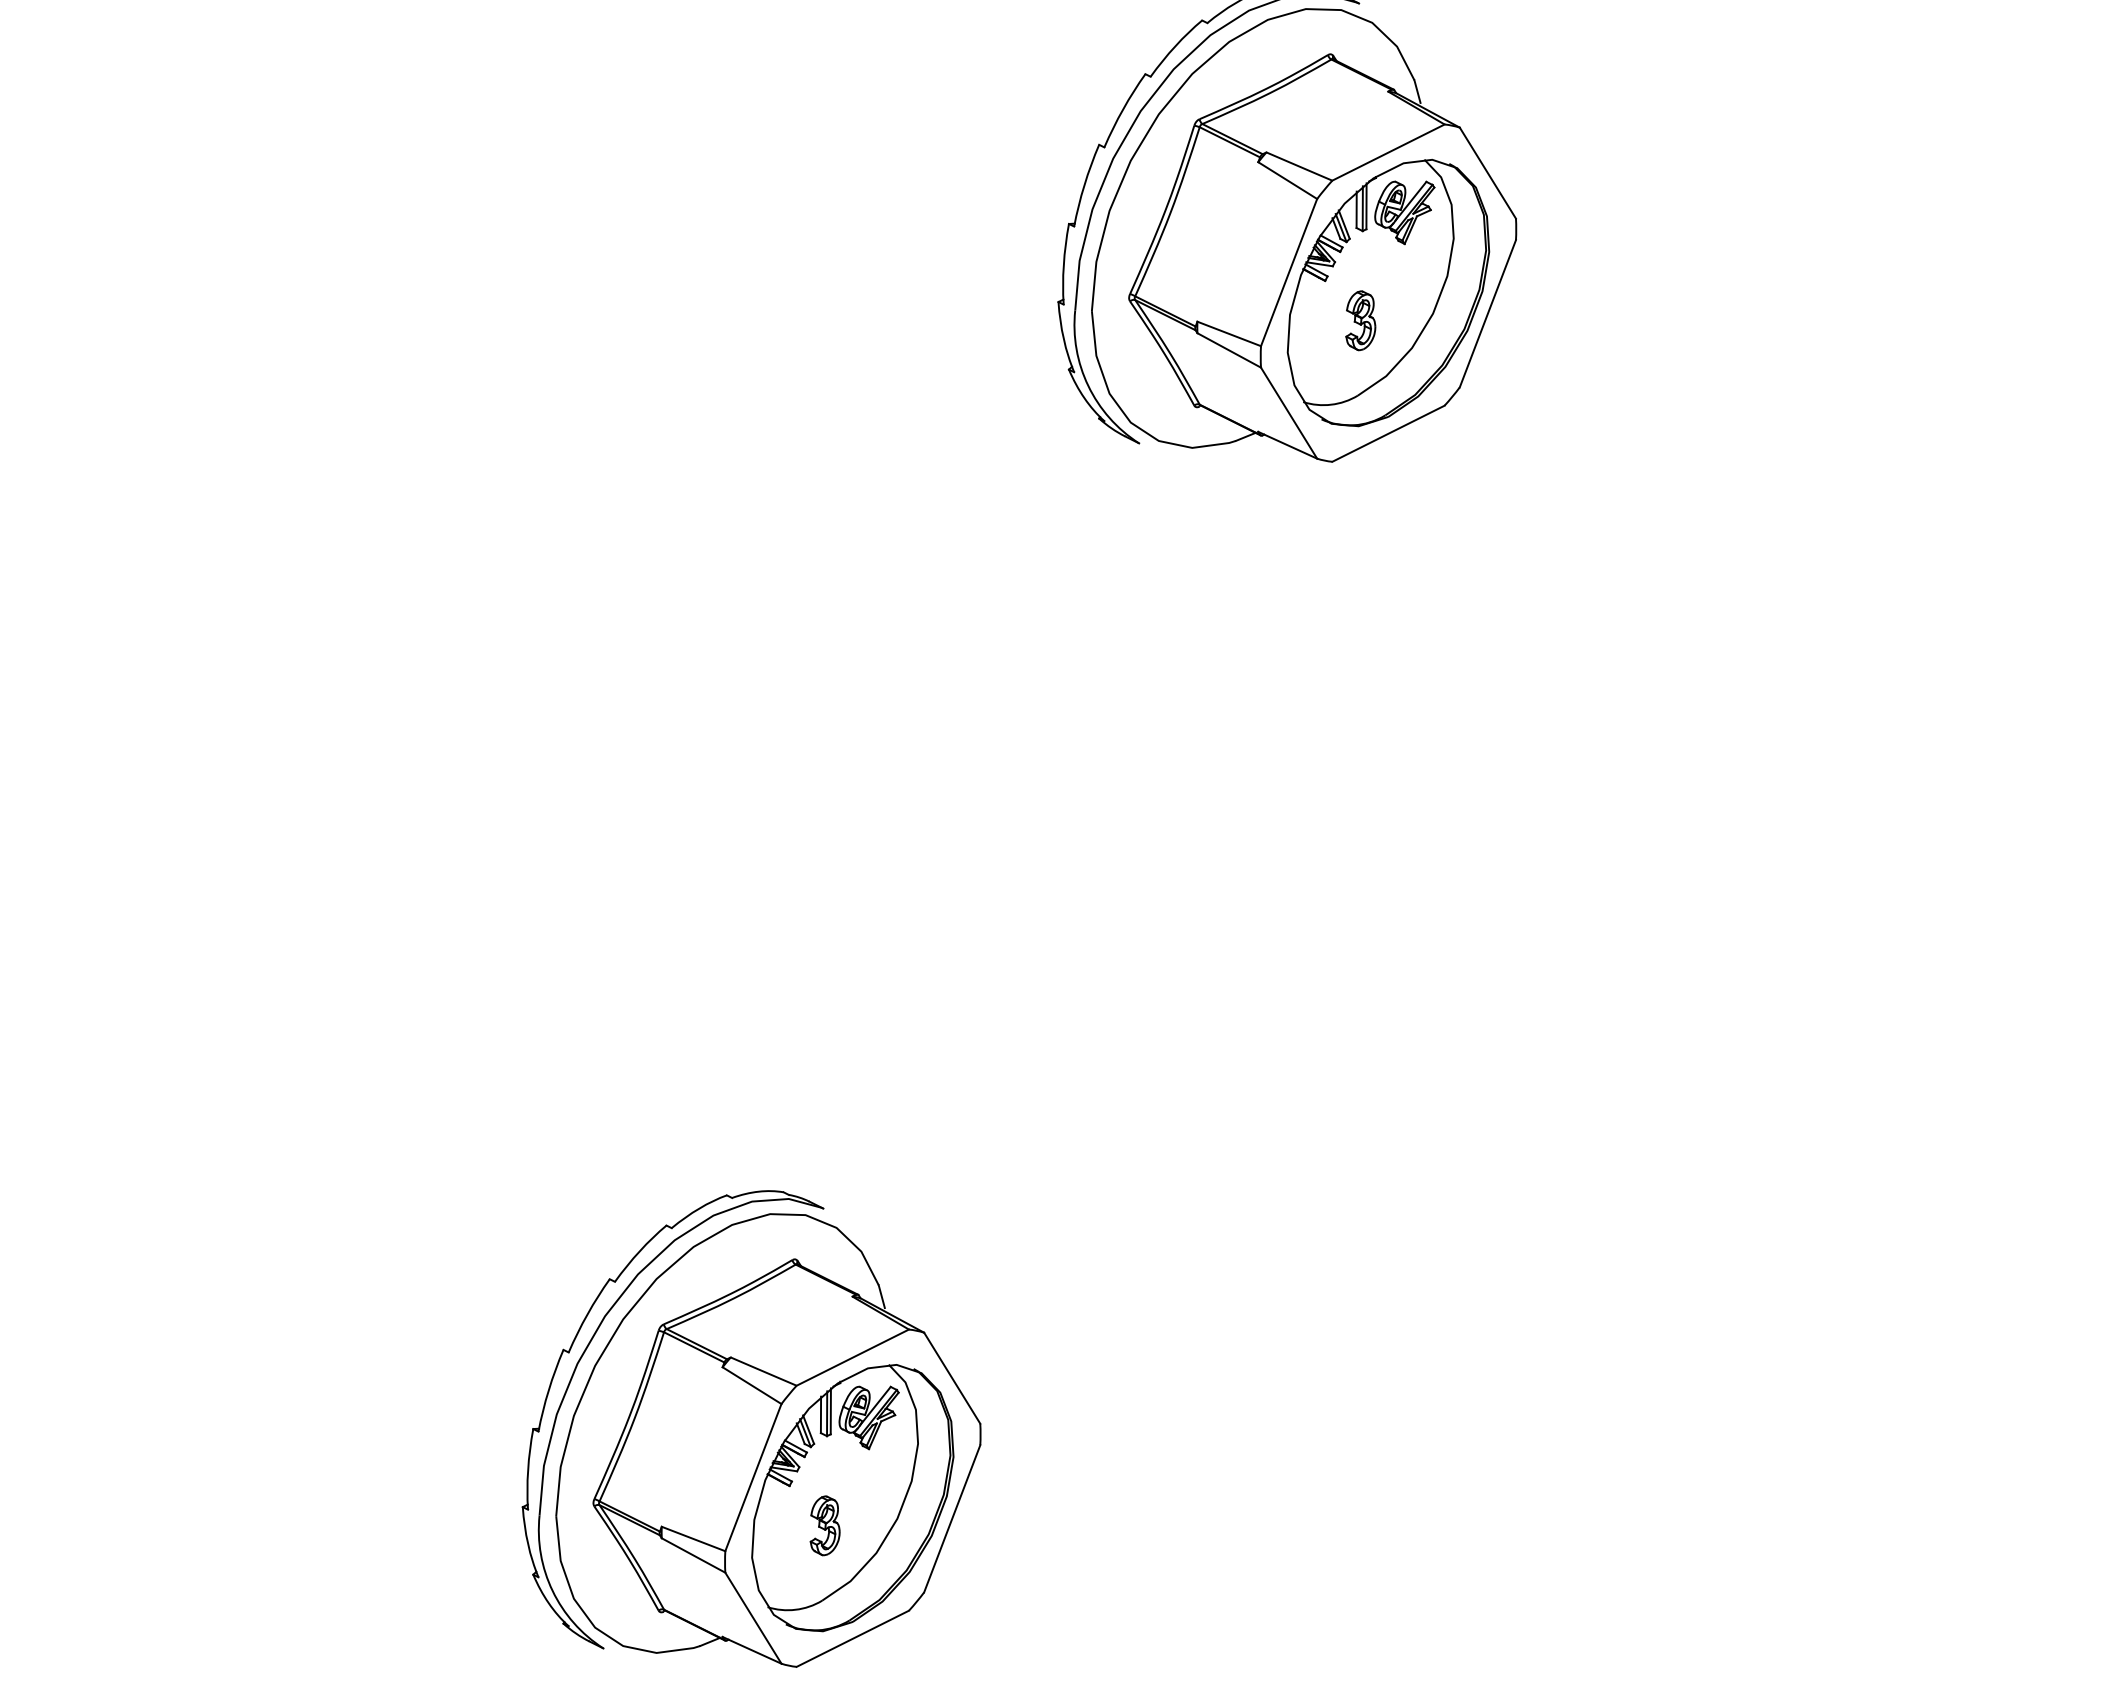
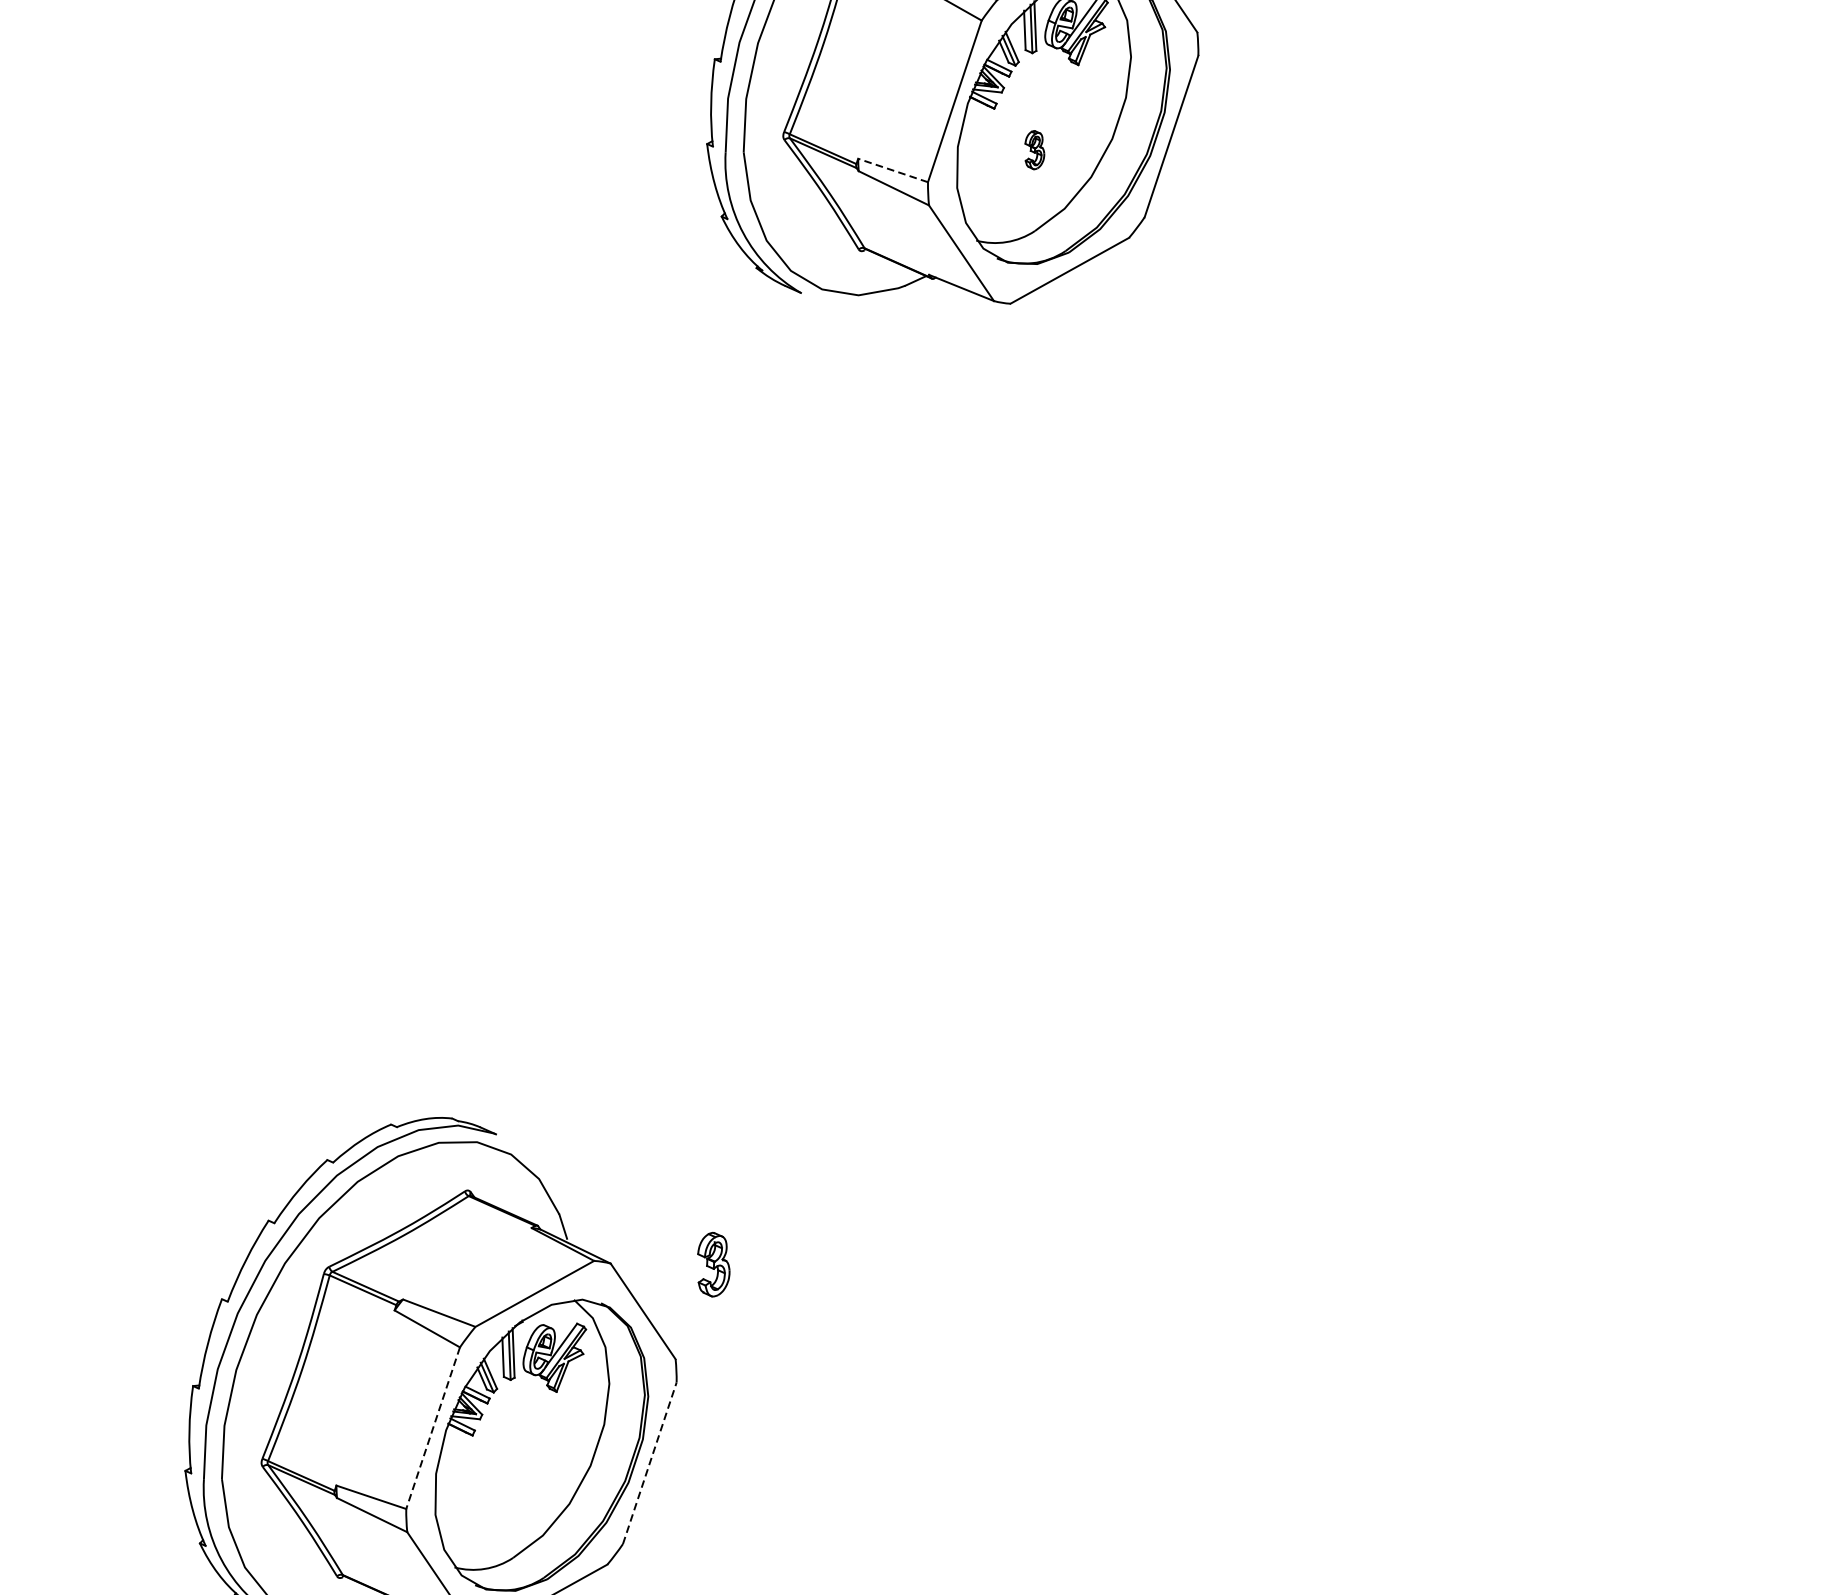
part: (1360, 320) -> (1034, 149), size x0.6
line: (1228, 333) -> (892, 170), solid -> dashed
line: (753, 1477) -> (433, 1428), solid -> dashed
line: (952, 1518) -> (650, 1462), solid -> dashed
part: (824, 1525) -> (712, 1264), moved

